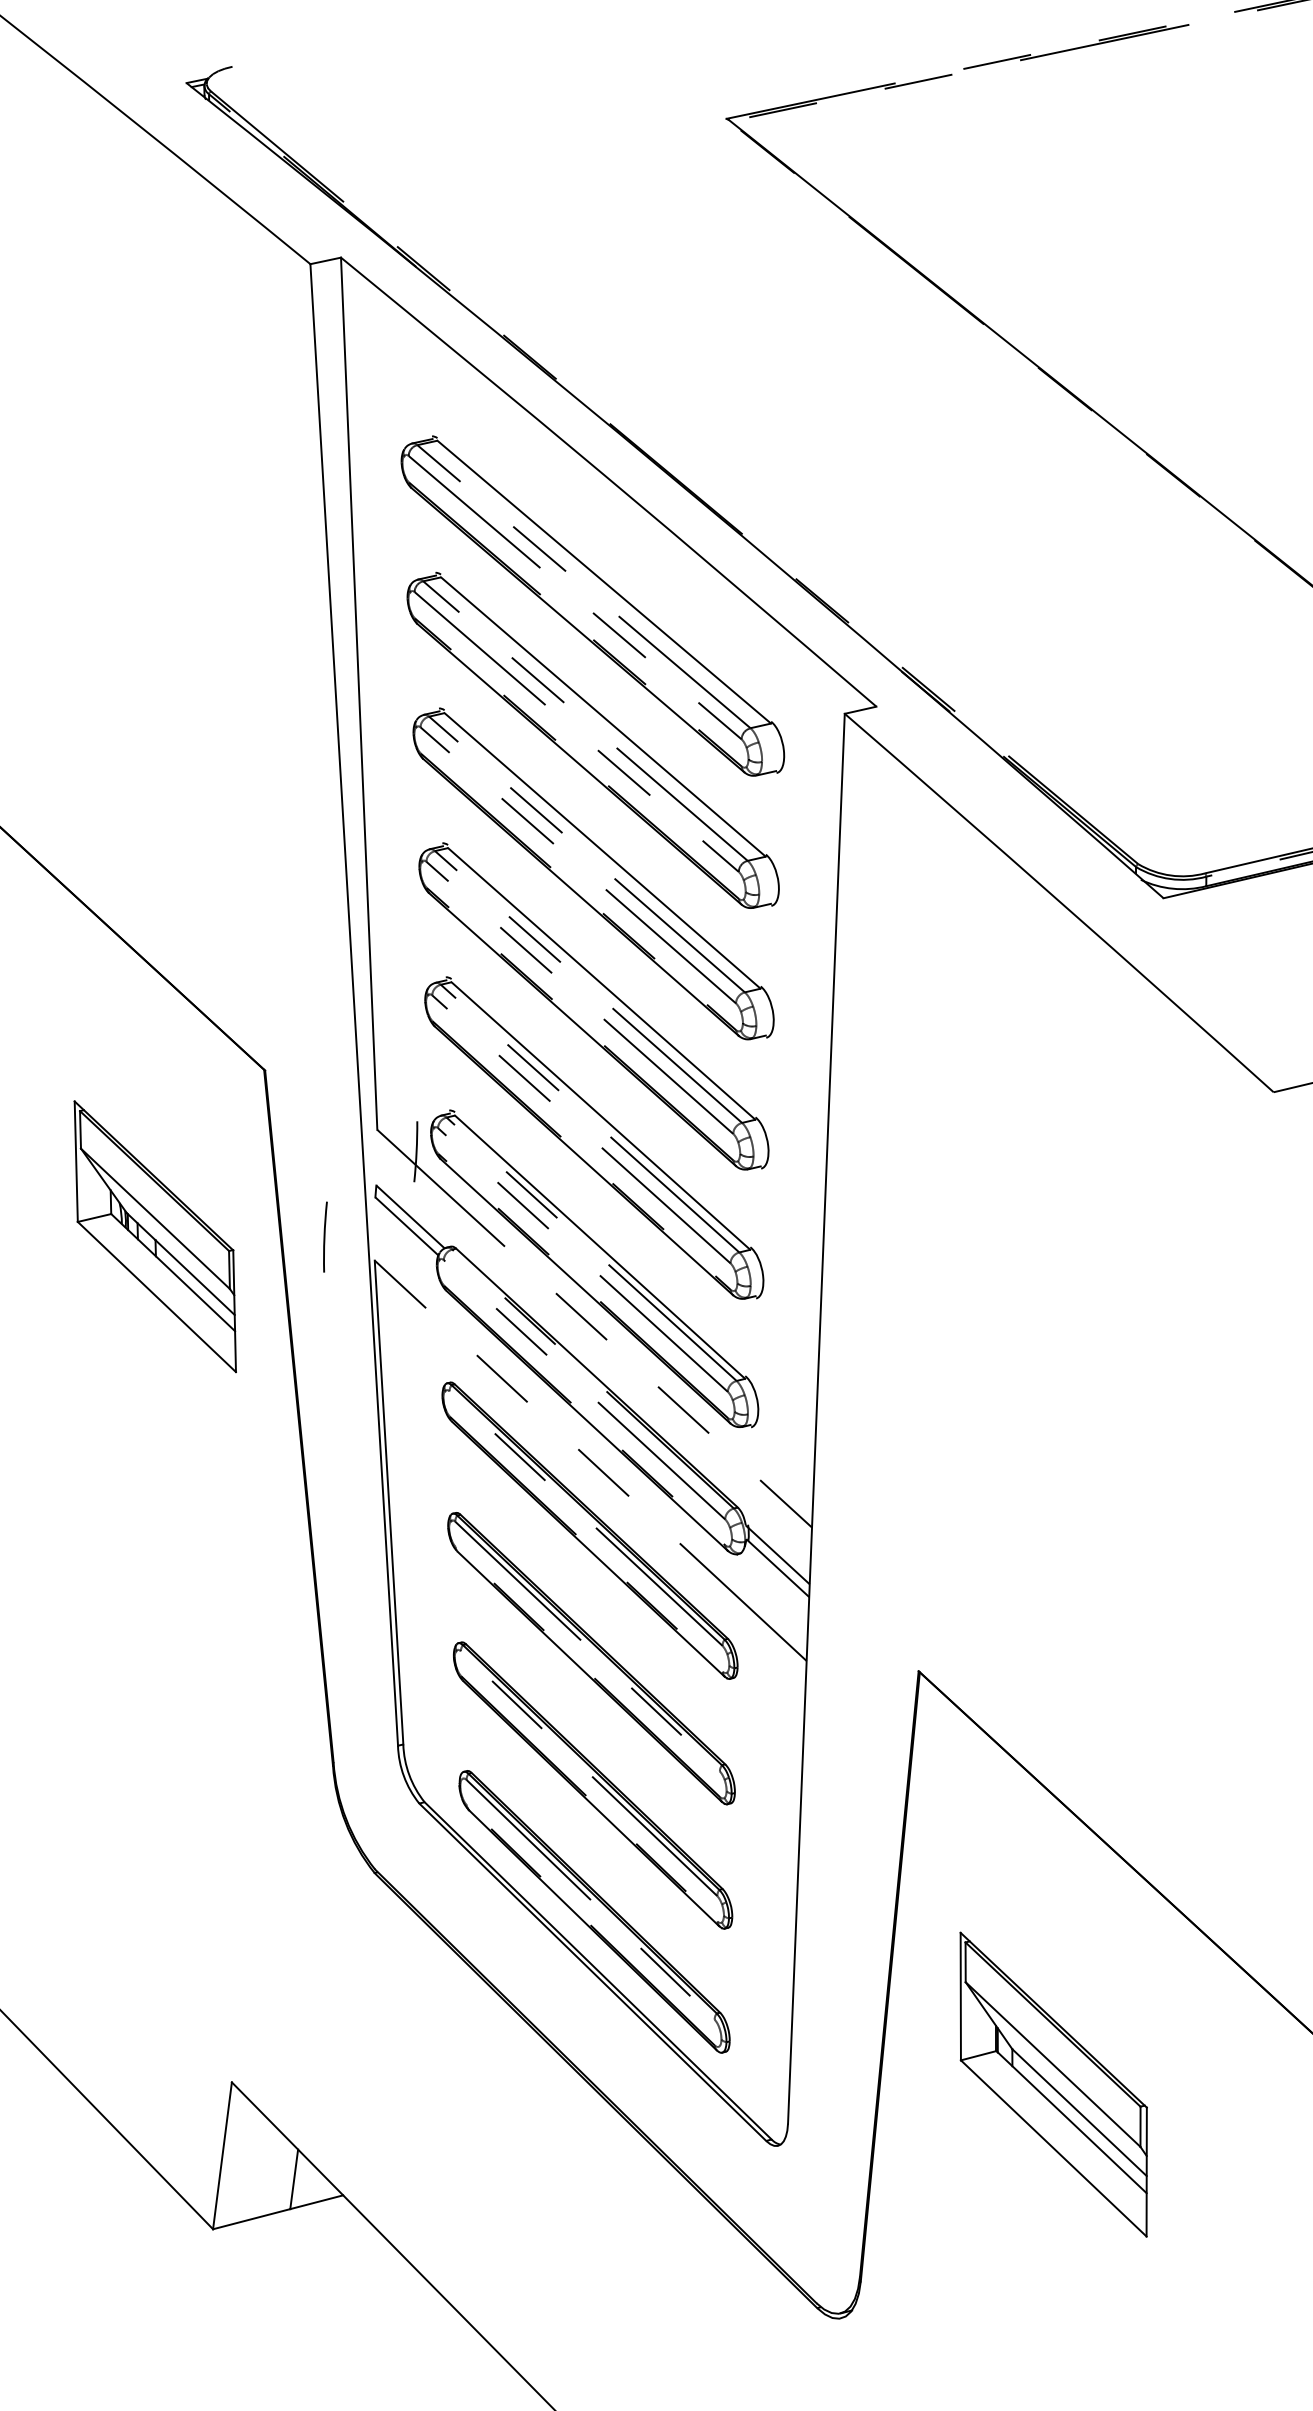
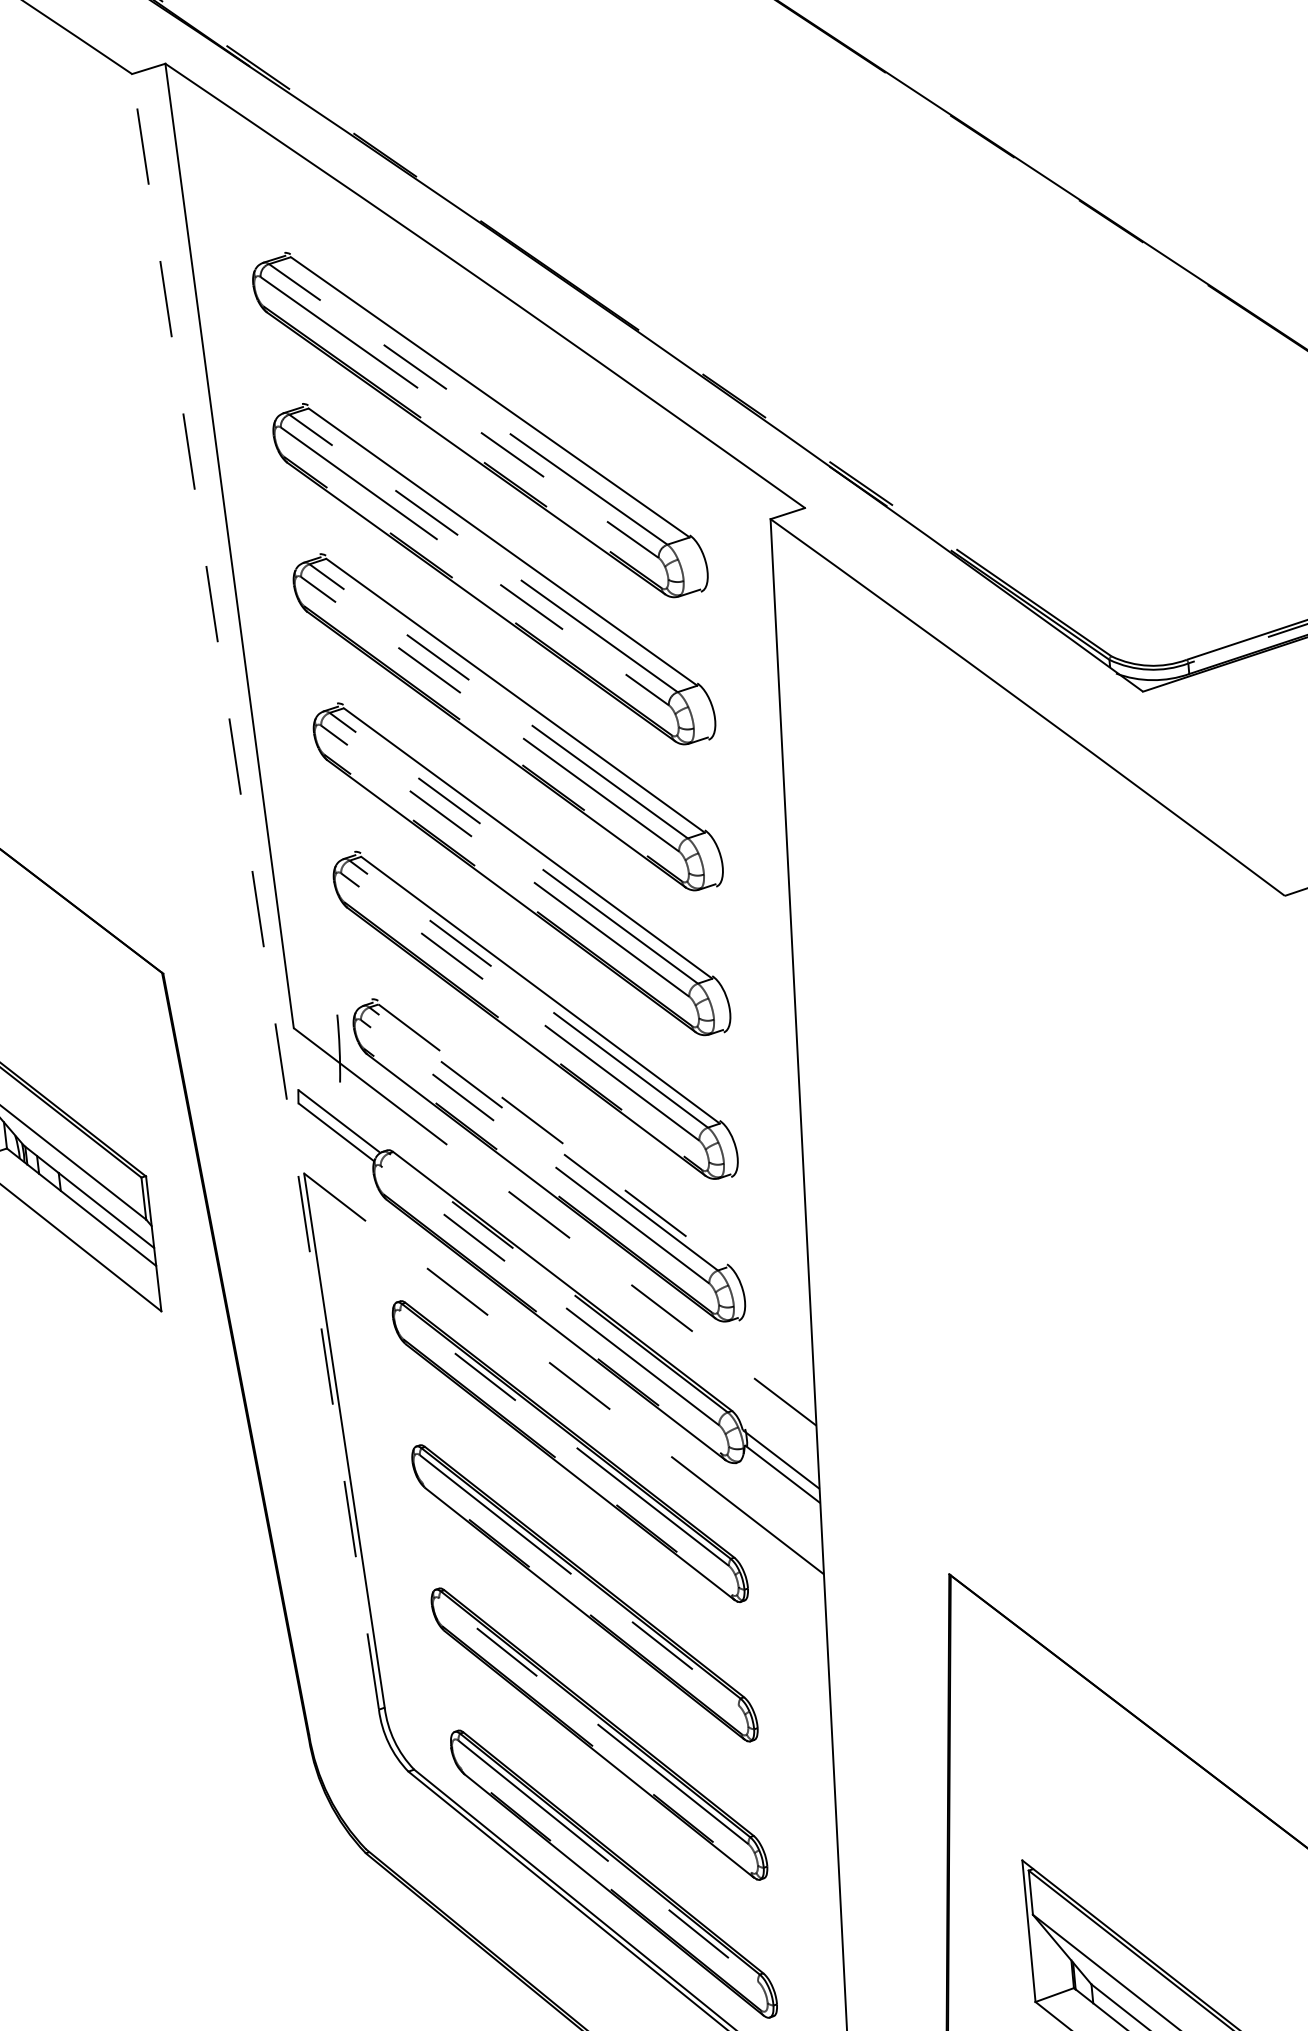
line: (354, 1004) -> (255, 891), solid -> dashed
curve: (325, 1236) -> (247, 1151), removed
line: (600, 1247) -> (553, 1136), solid -> dashed

